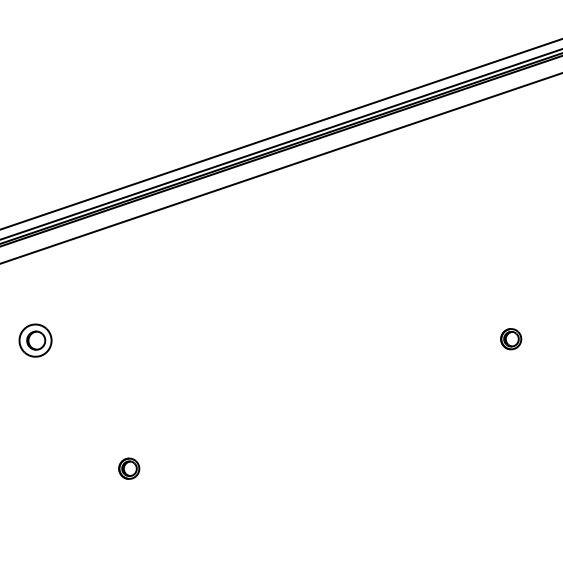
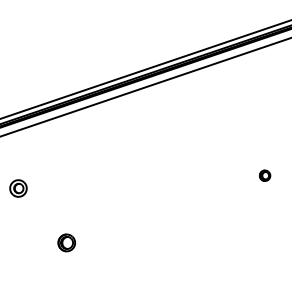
part: (35, 340) -> (18, 188), moved
part: (130, 467) -> (67, 242), size x1.6

